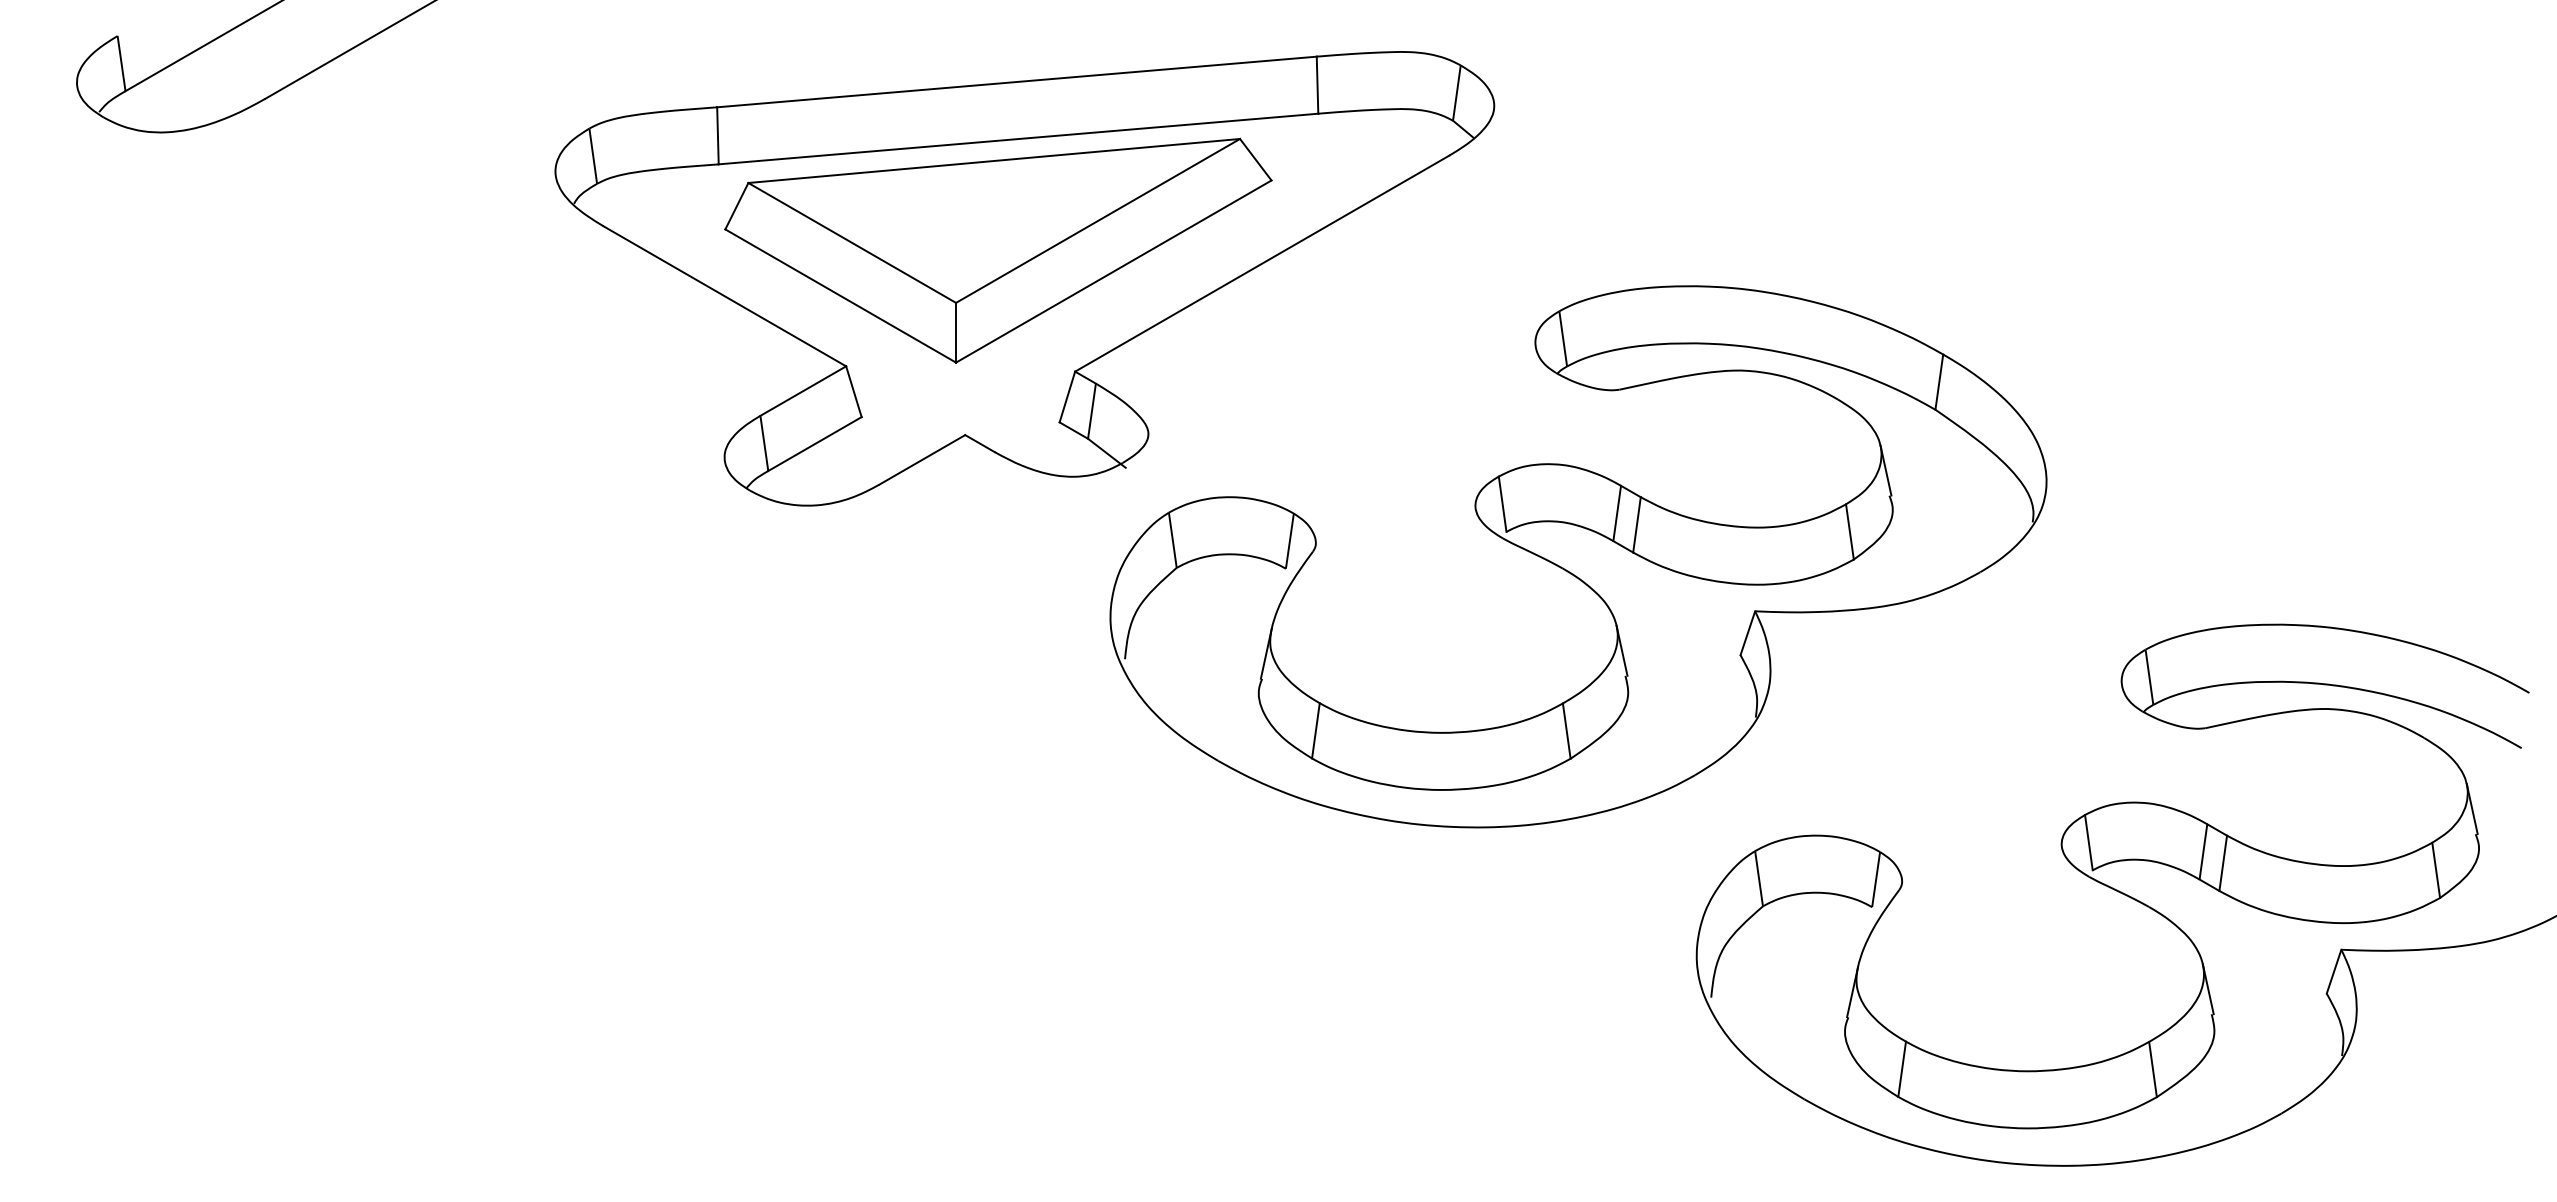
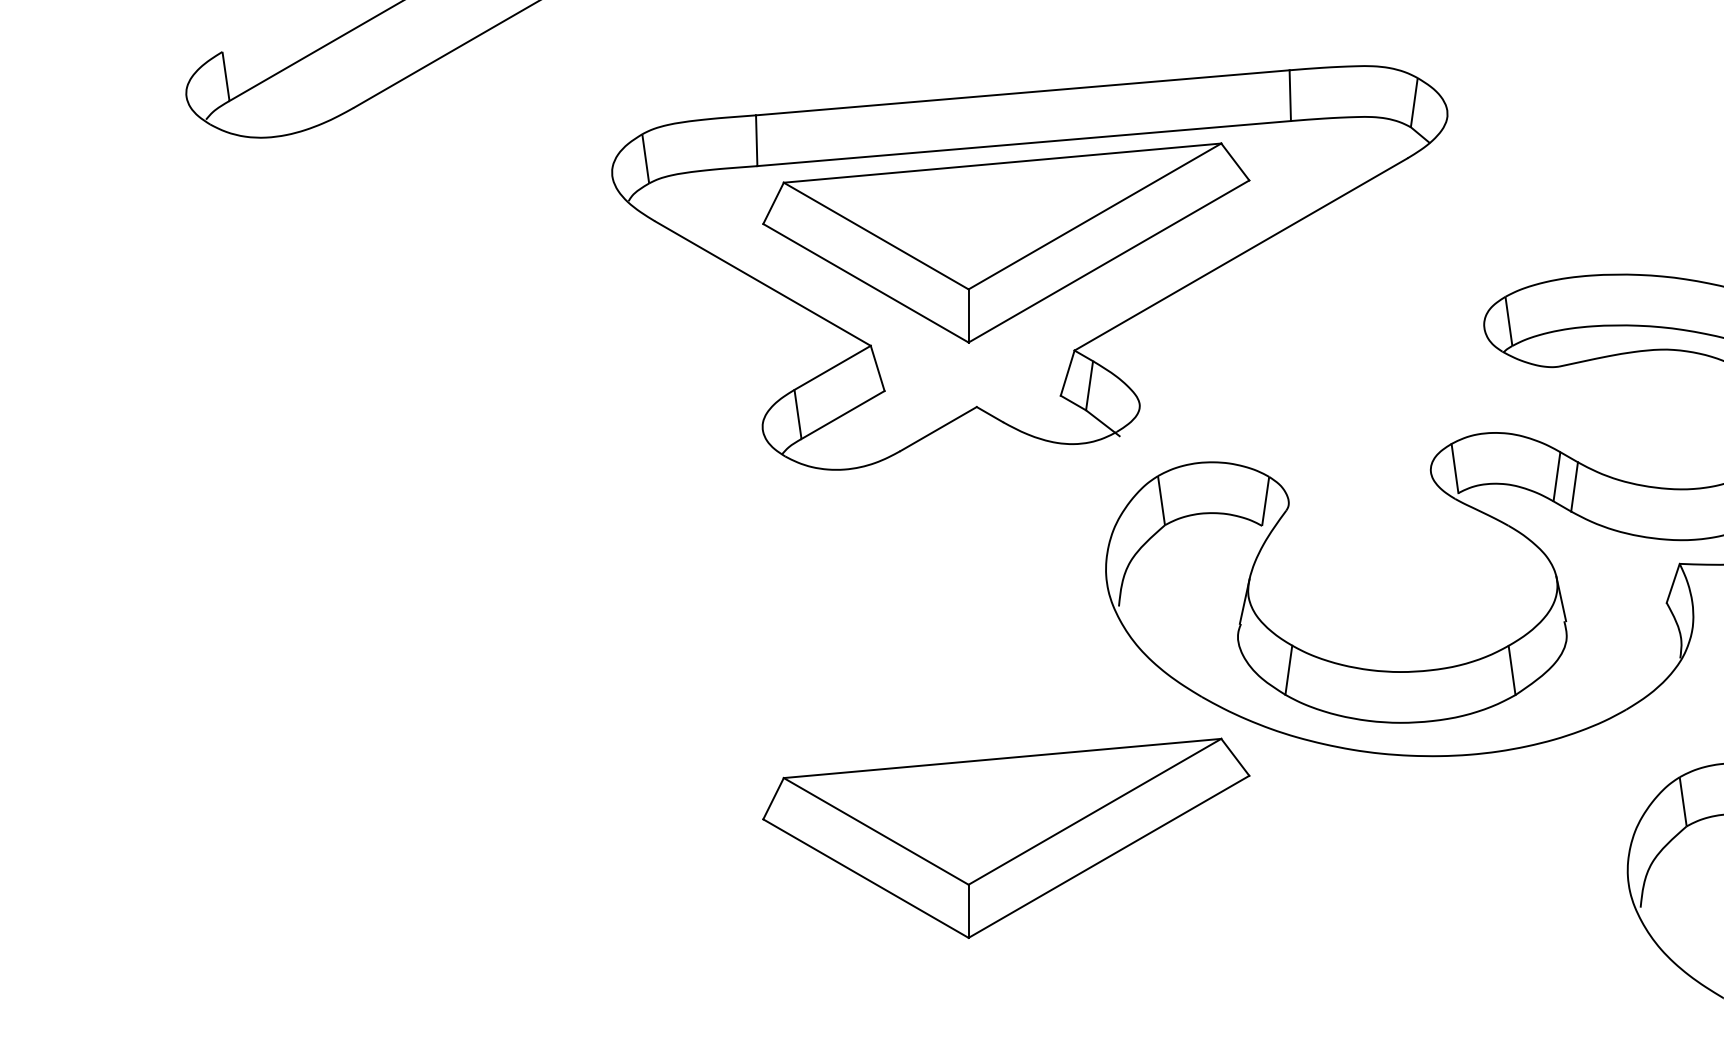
part: (998, 919) -> (1006, 838), added

